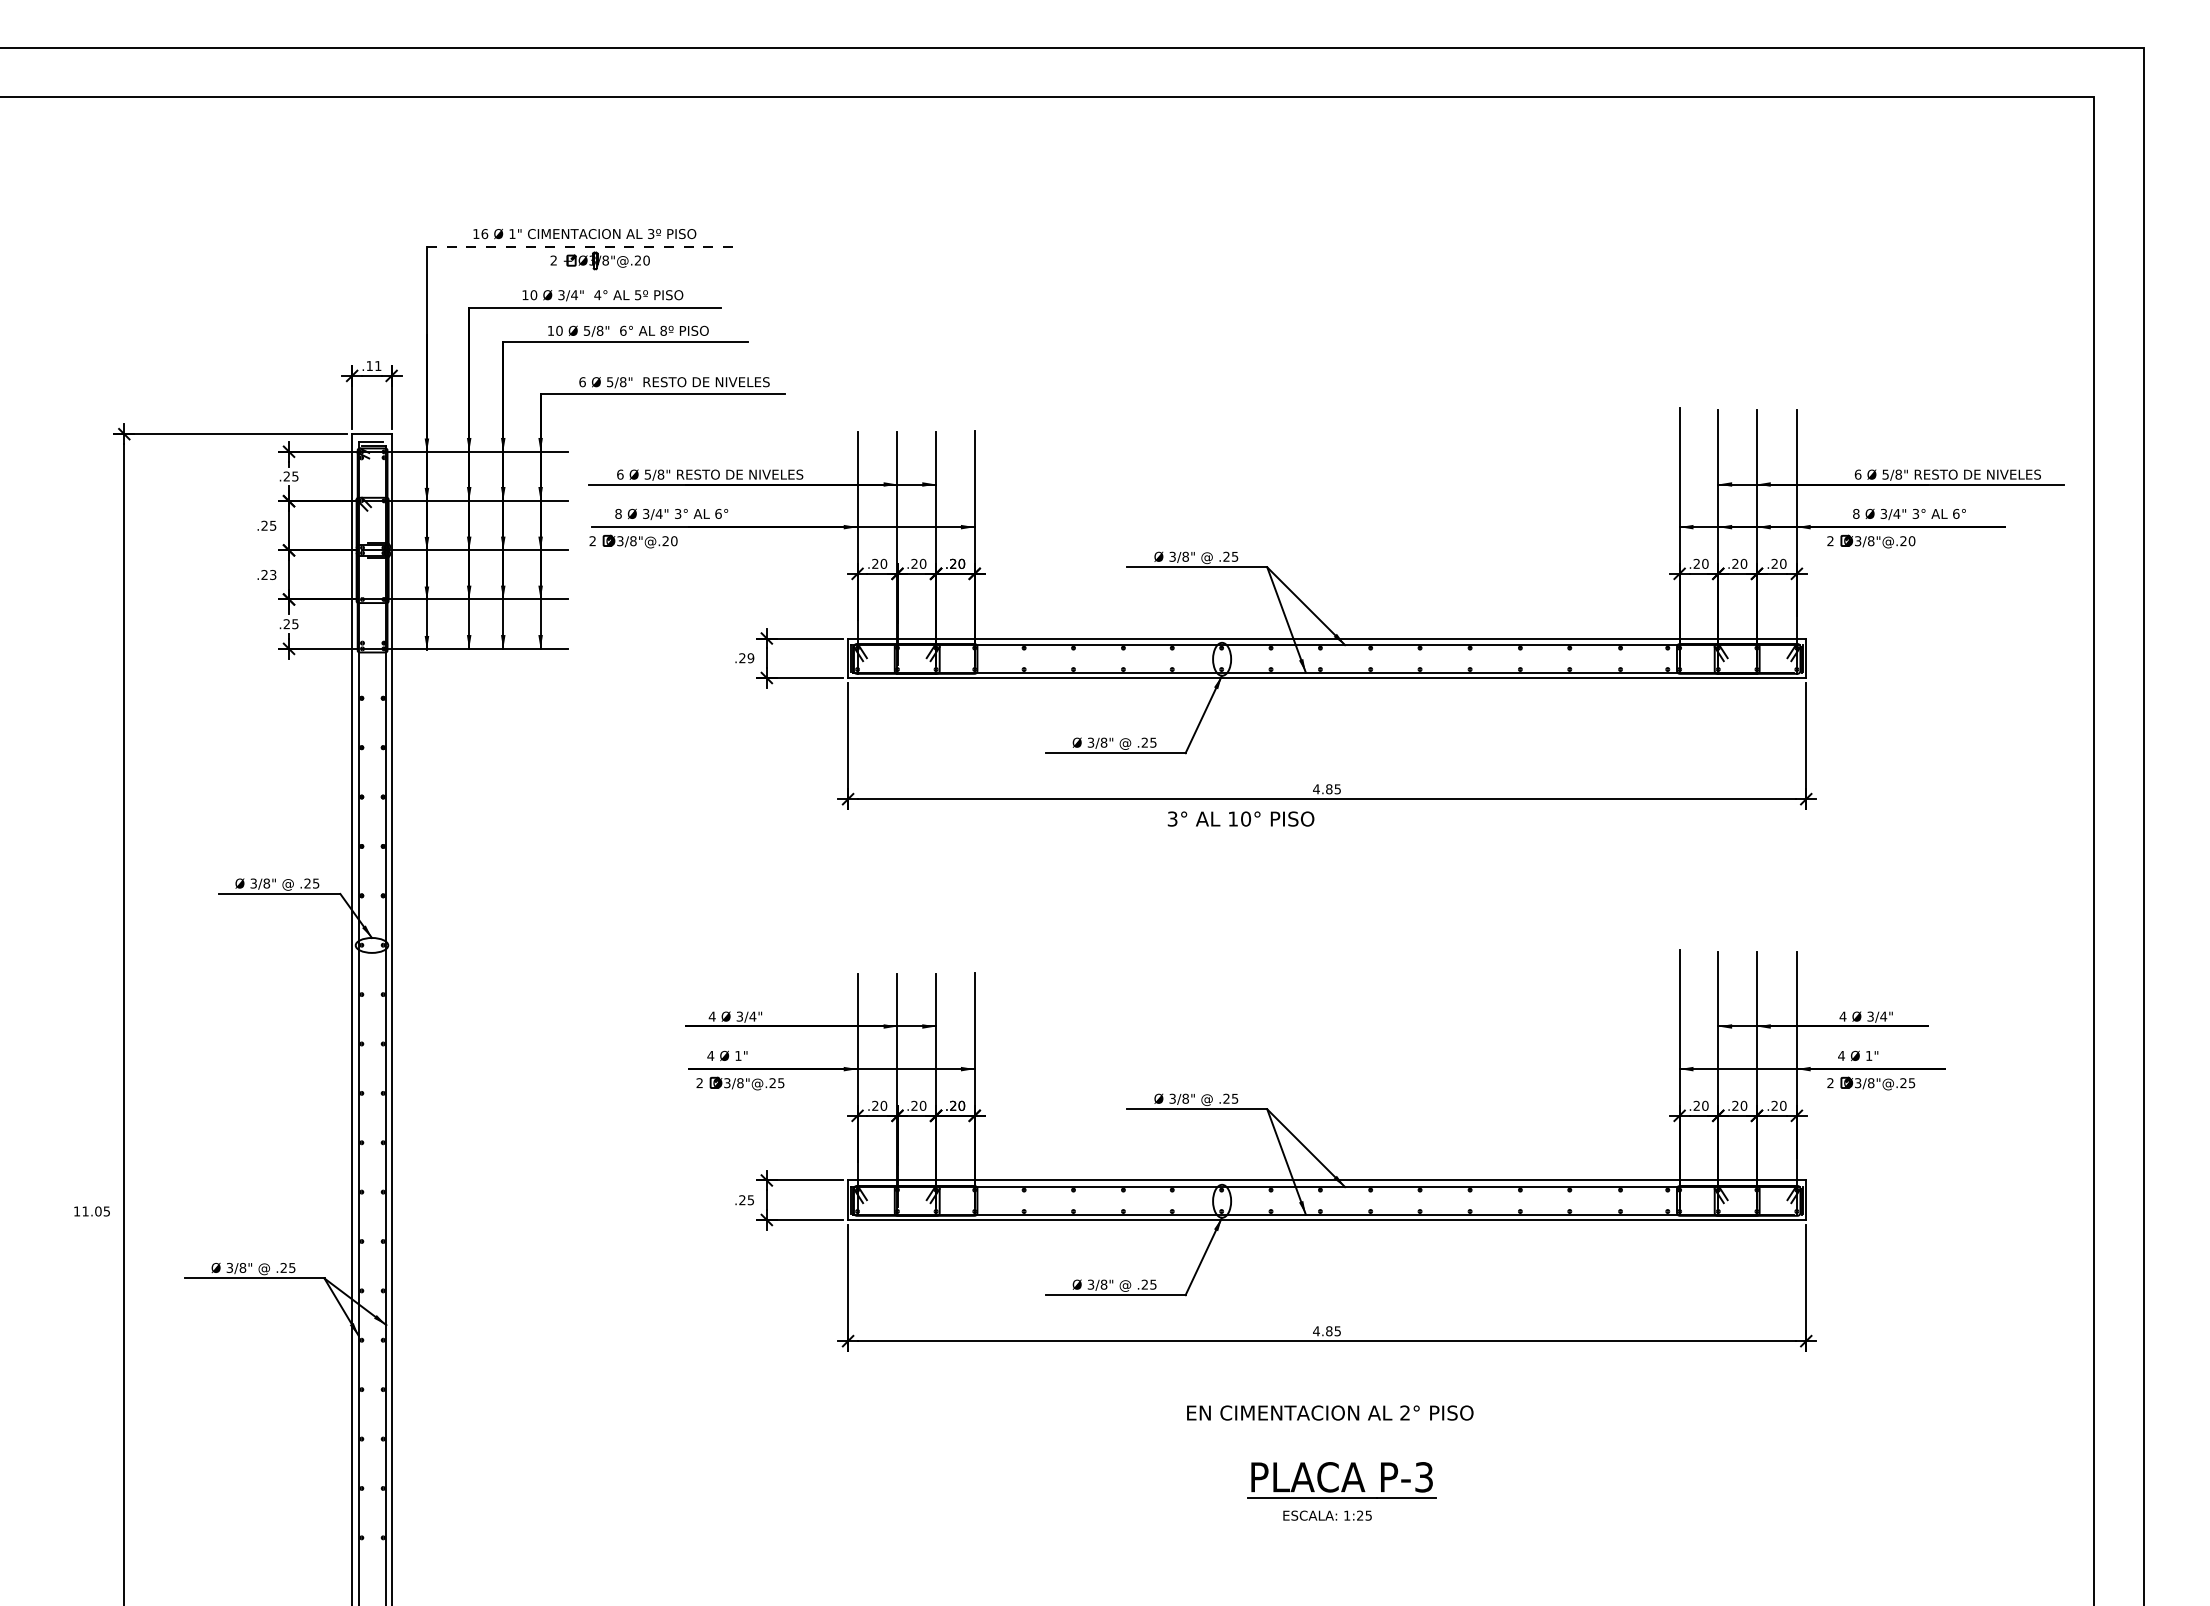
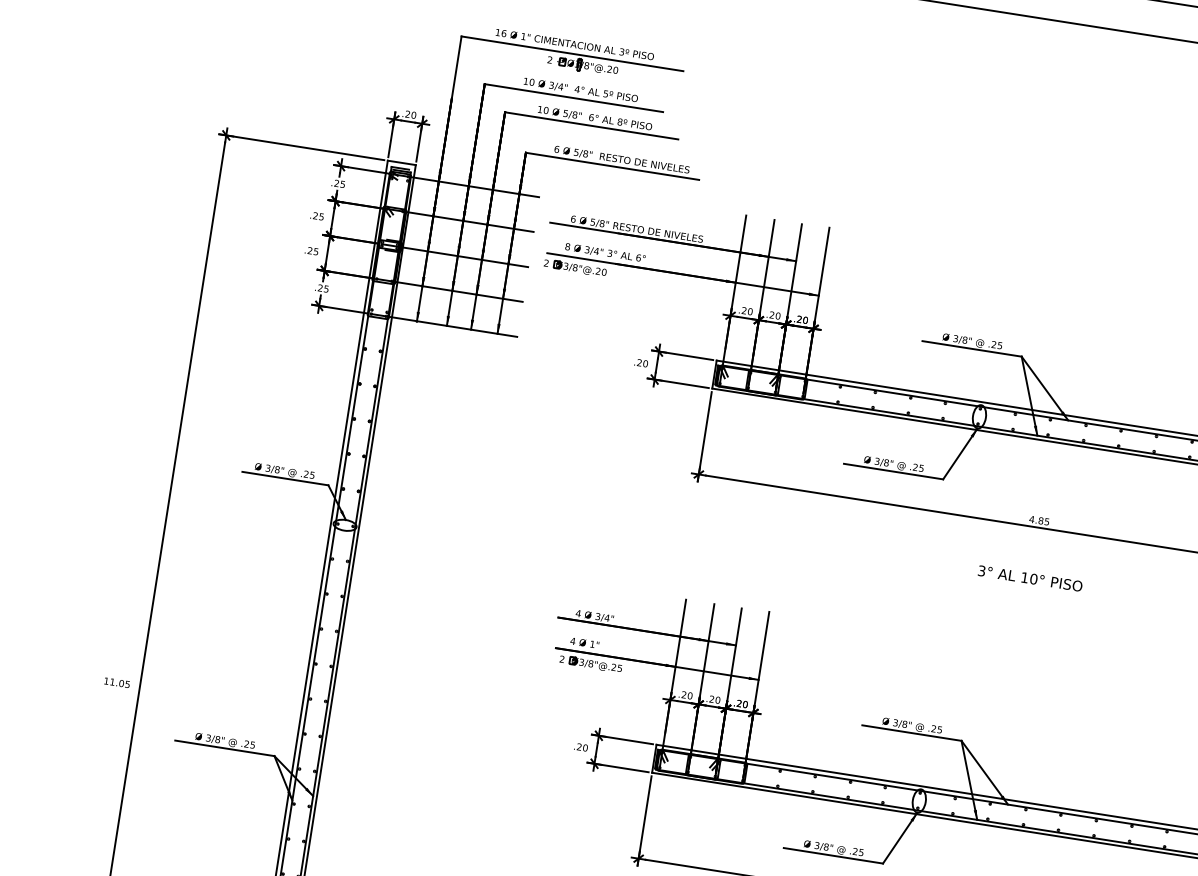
line: (583, 247) -> (572, 54), dashed -> solid
text: (373, 366) -> (410, 115), .11 -> .20
text: (273, 574) -> (316, 251), .23 -> .25
text: (750, 658) -> (645, 363), .29 -> .20
text: (1240, 818) -> (1030, 578), moved
text: (750, 1200) -> (585, 748), .25 -> .20

